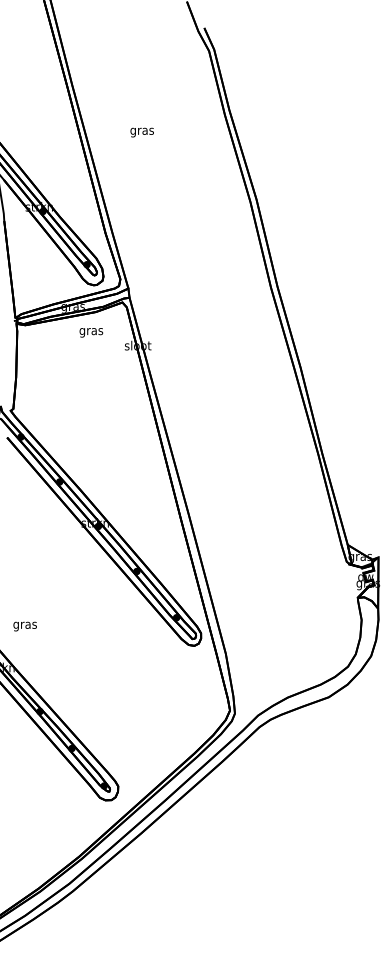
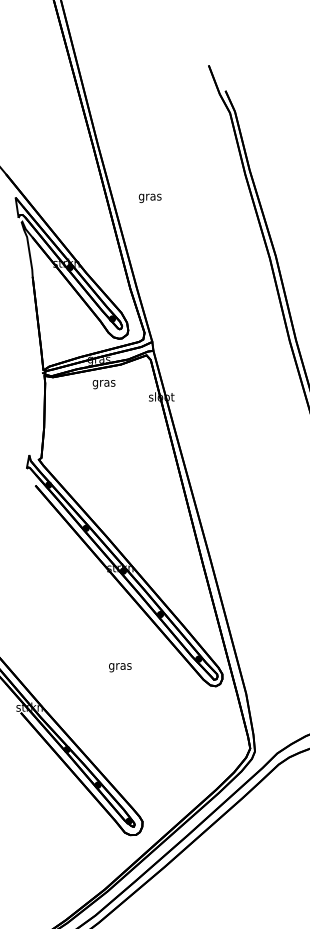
text: (141, 132) -> (149, 198), moved
text: (91, 332) -> (104, 384), moved
text: (24, 626) -> (119, 667), moved

